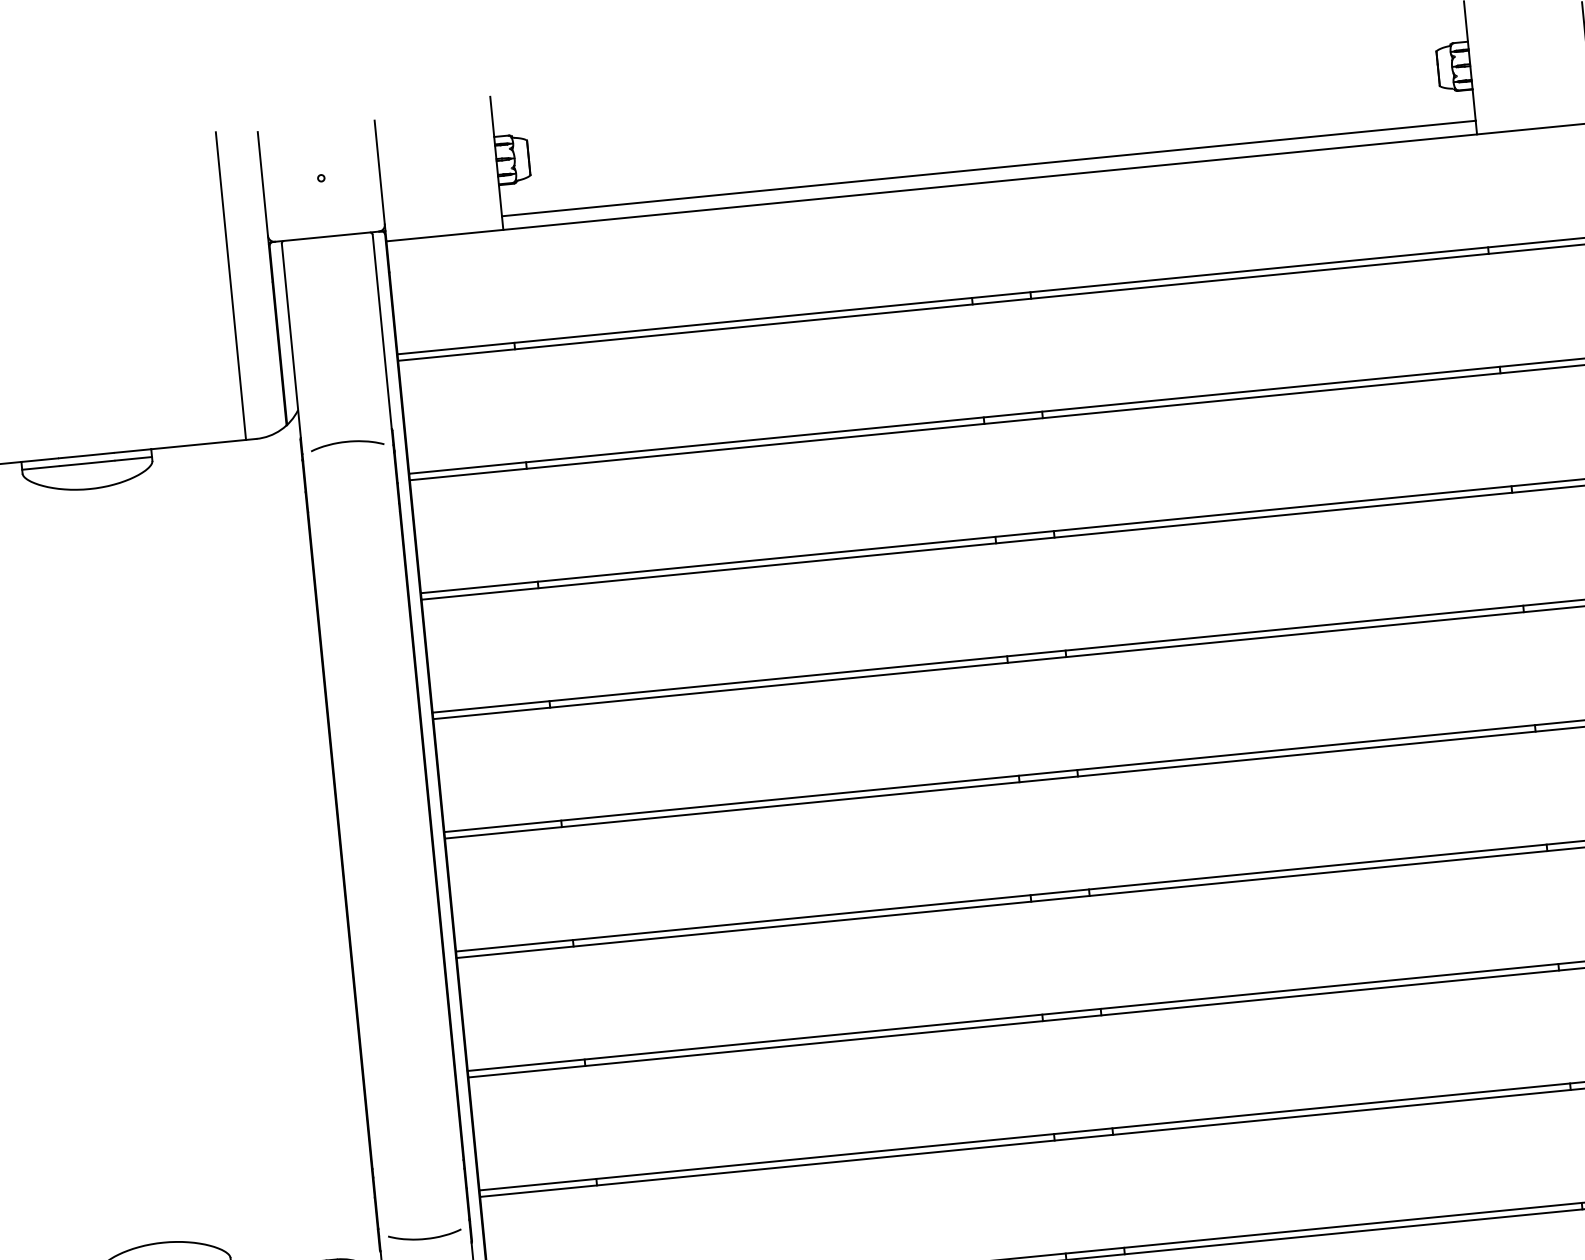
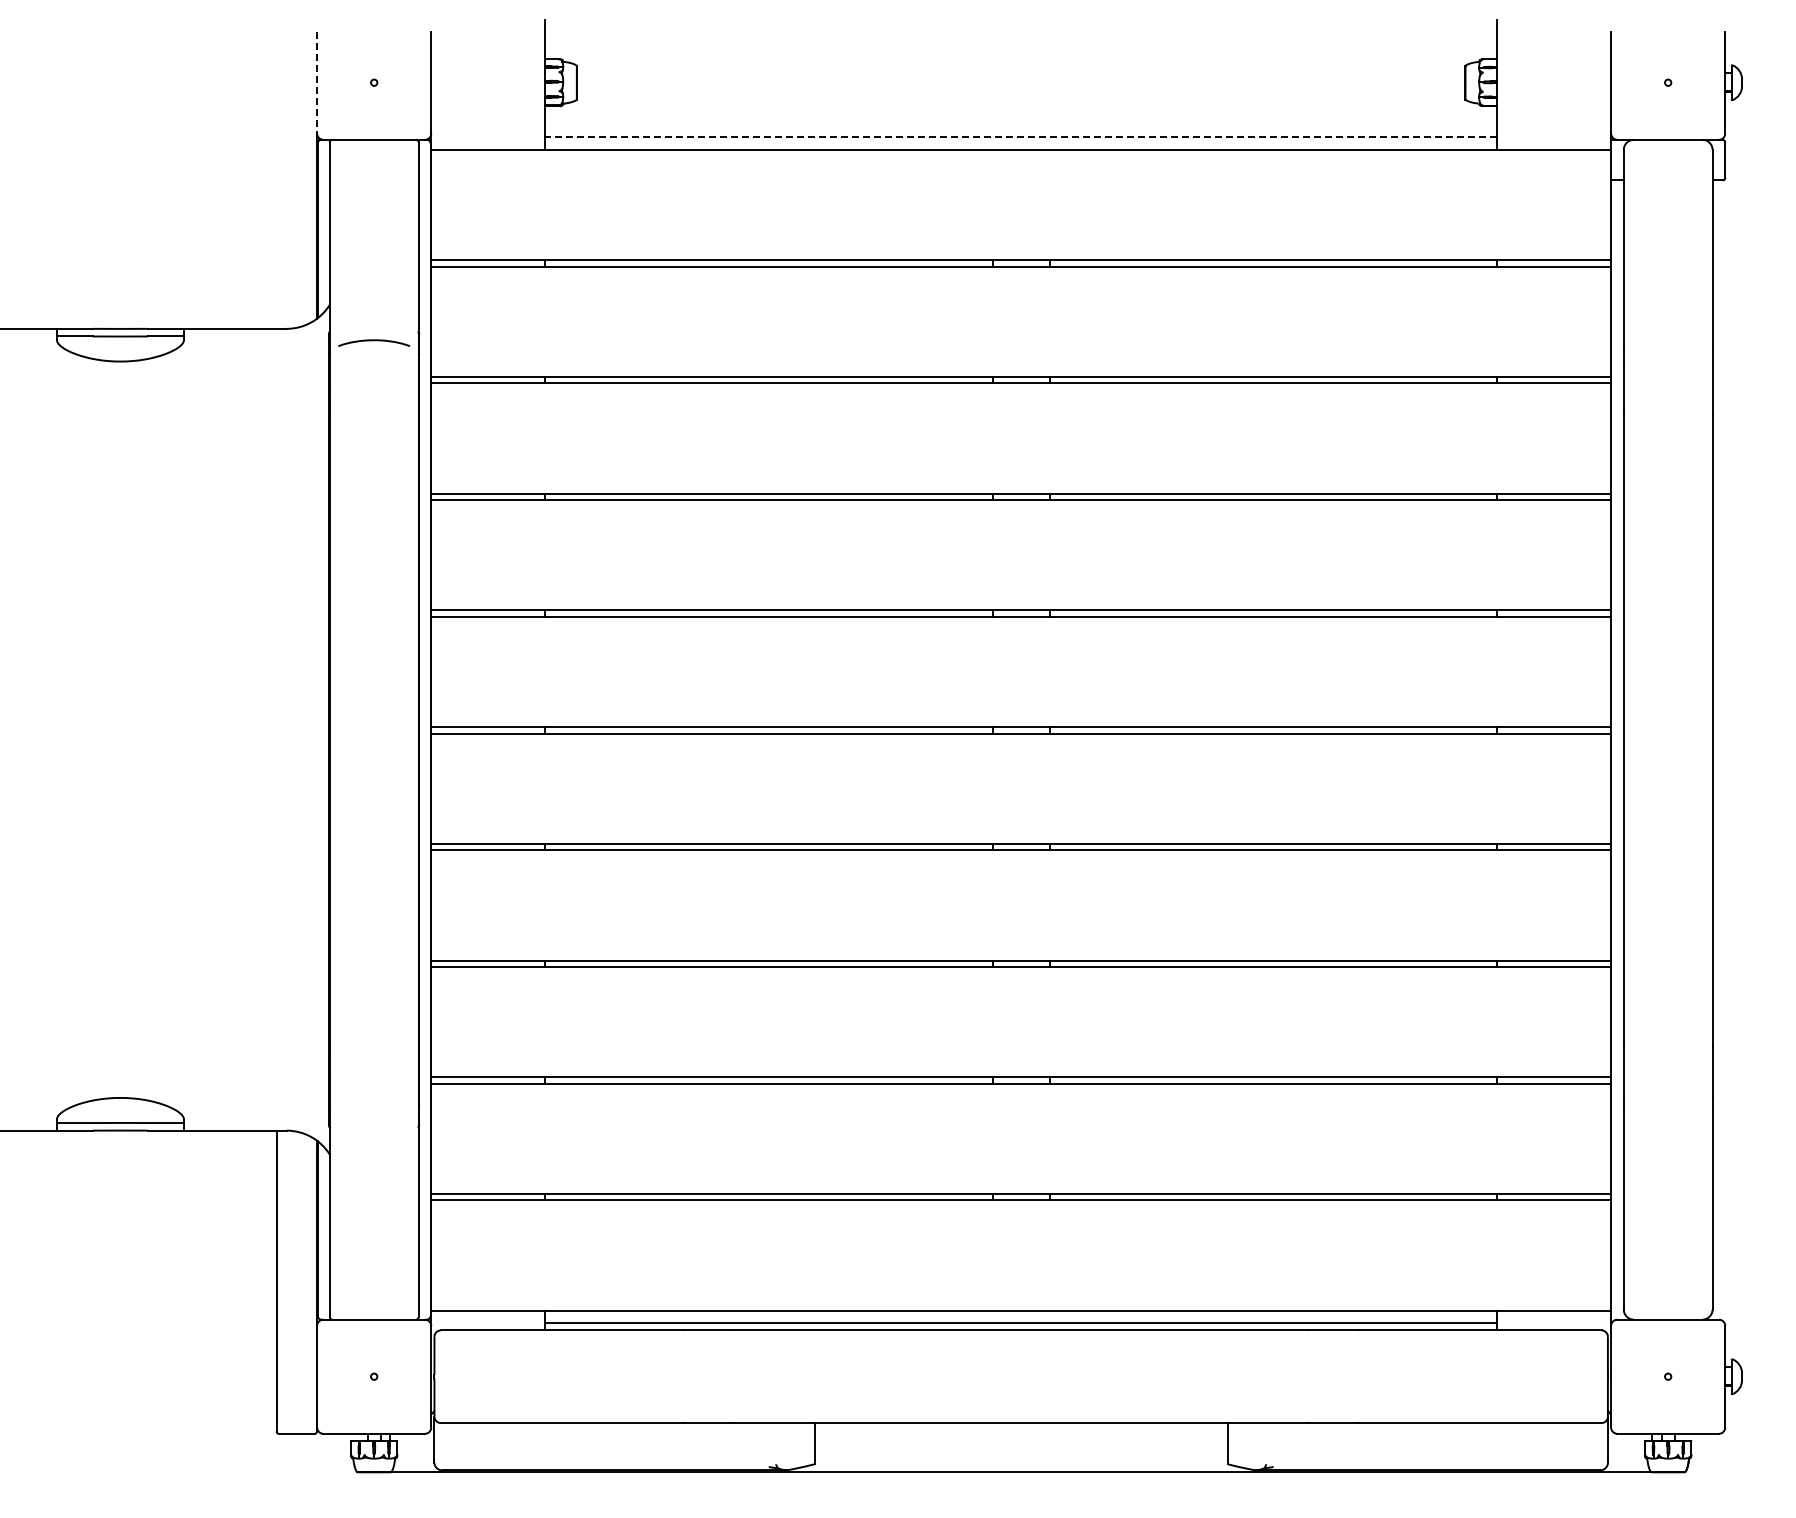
line: (989, 168) -> (1021, 136), solid -> dashed
line: (263, 183) -> (317, 82), solid -> dashed
line: (230, 286) -> (276, 178), removed
curve: (424, 1238) -> (373, 1118), removed

